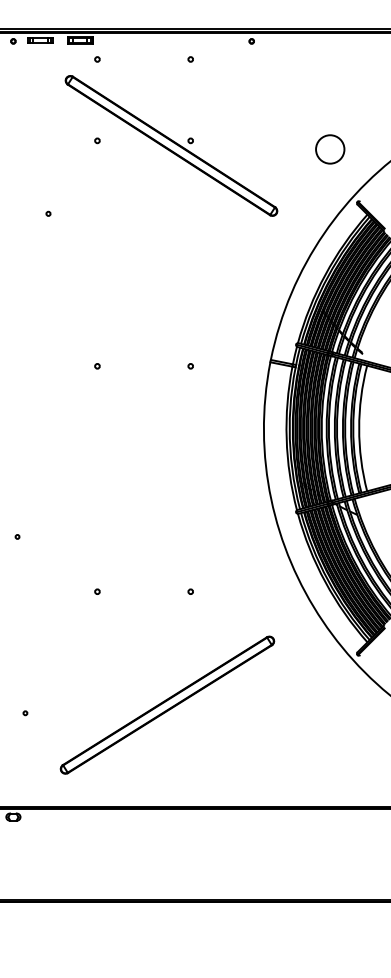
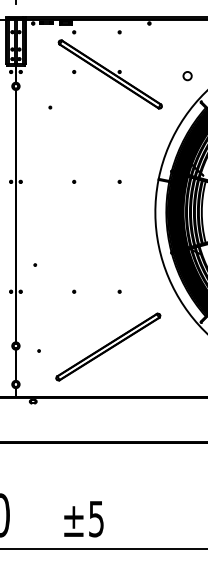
circle: (329, 148) -> (187, 75), size x0.6

